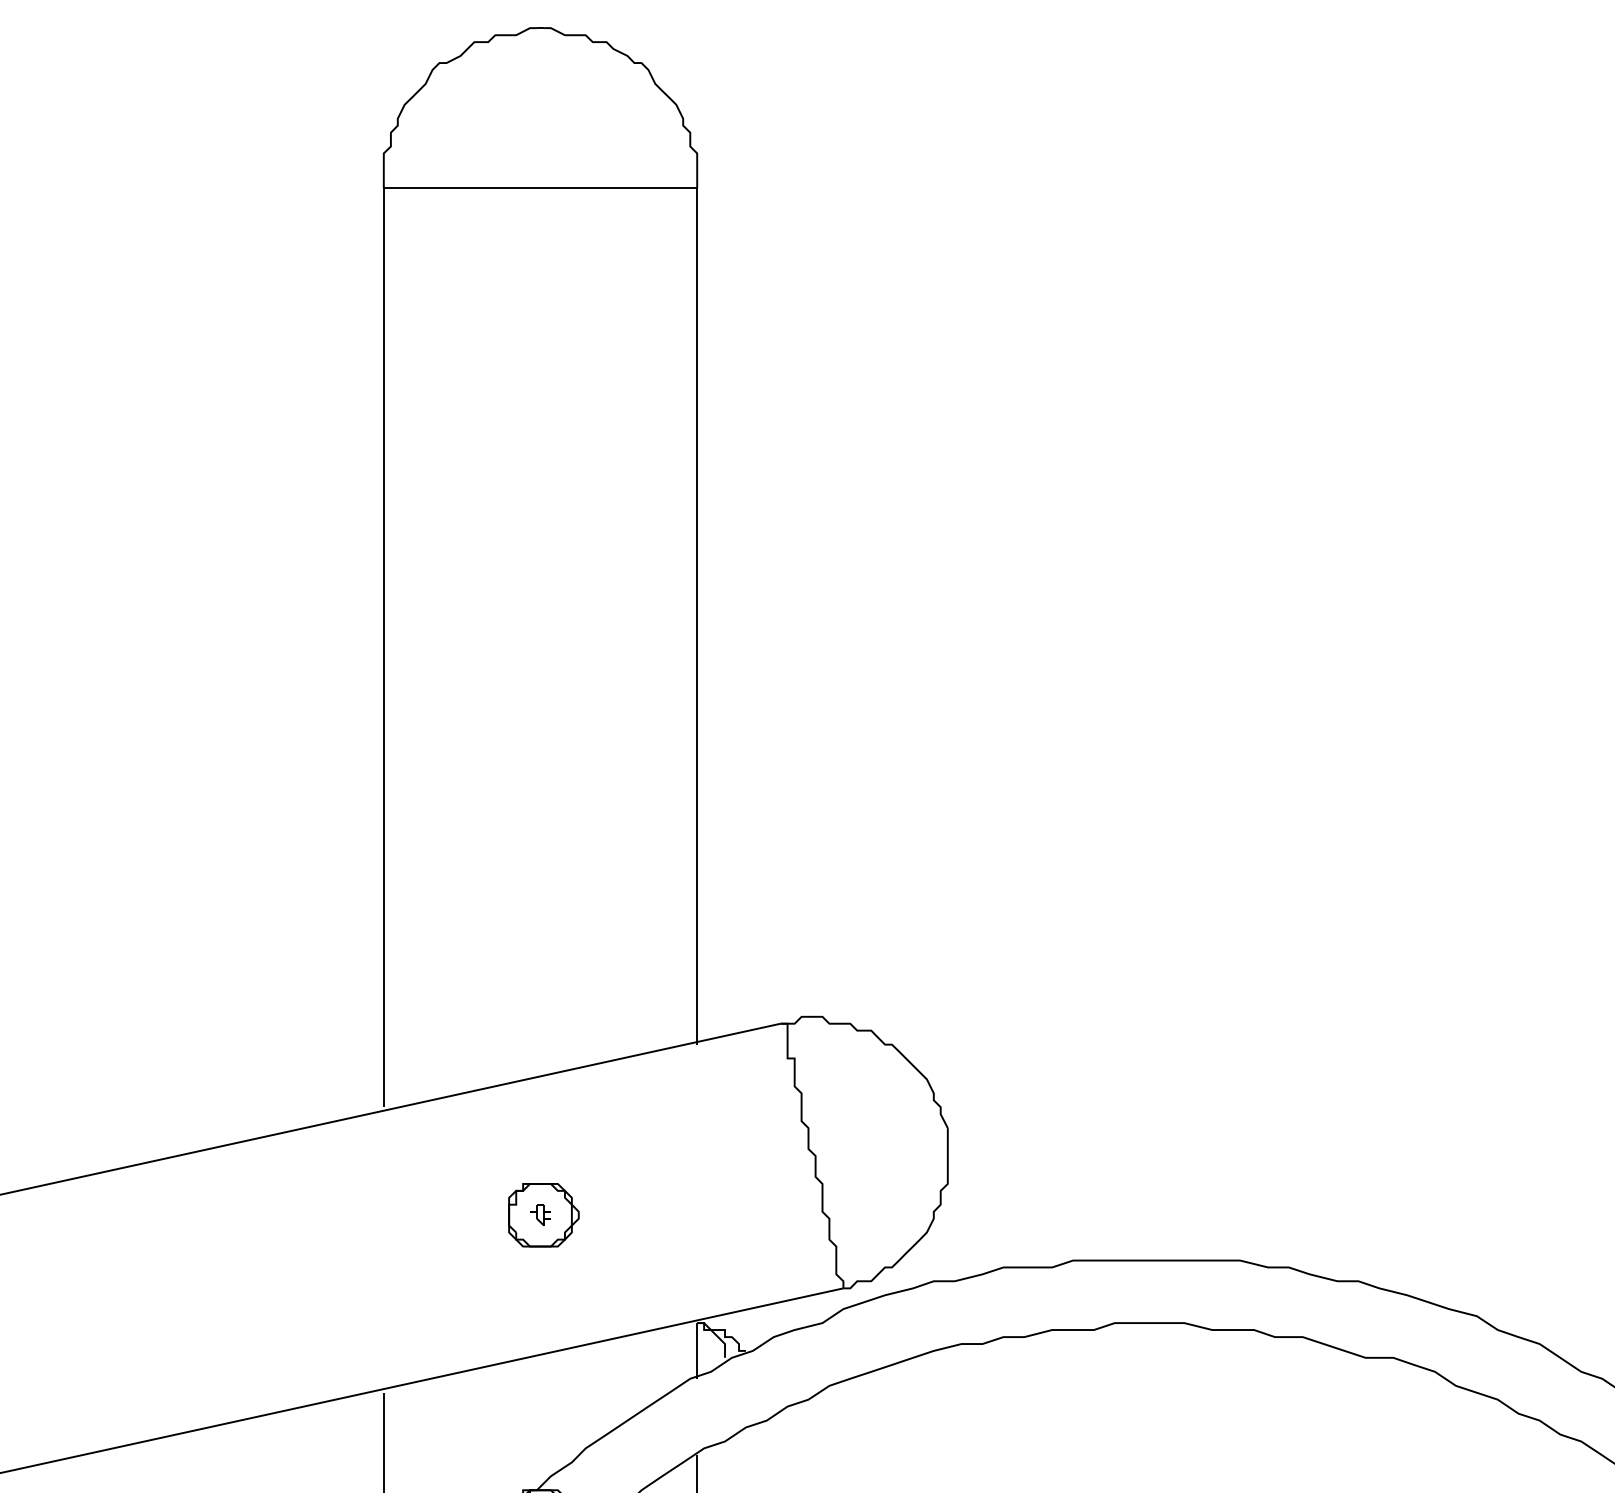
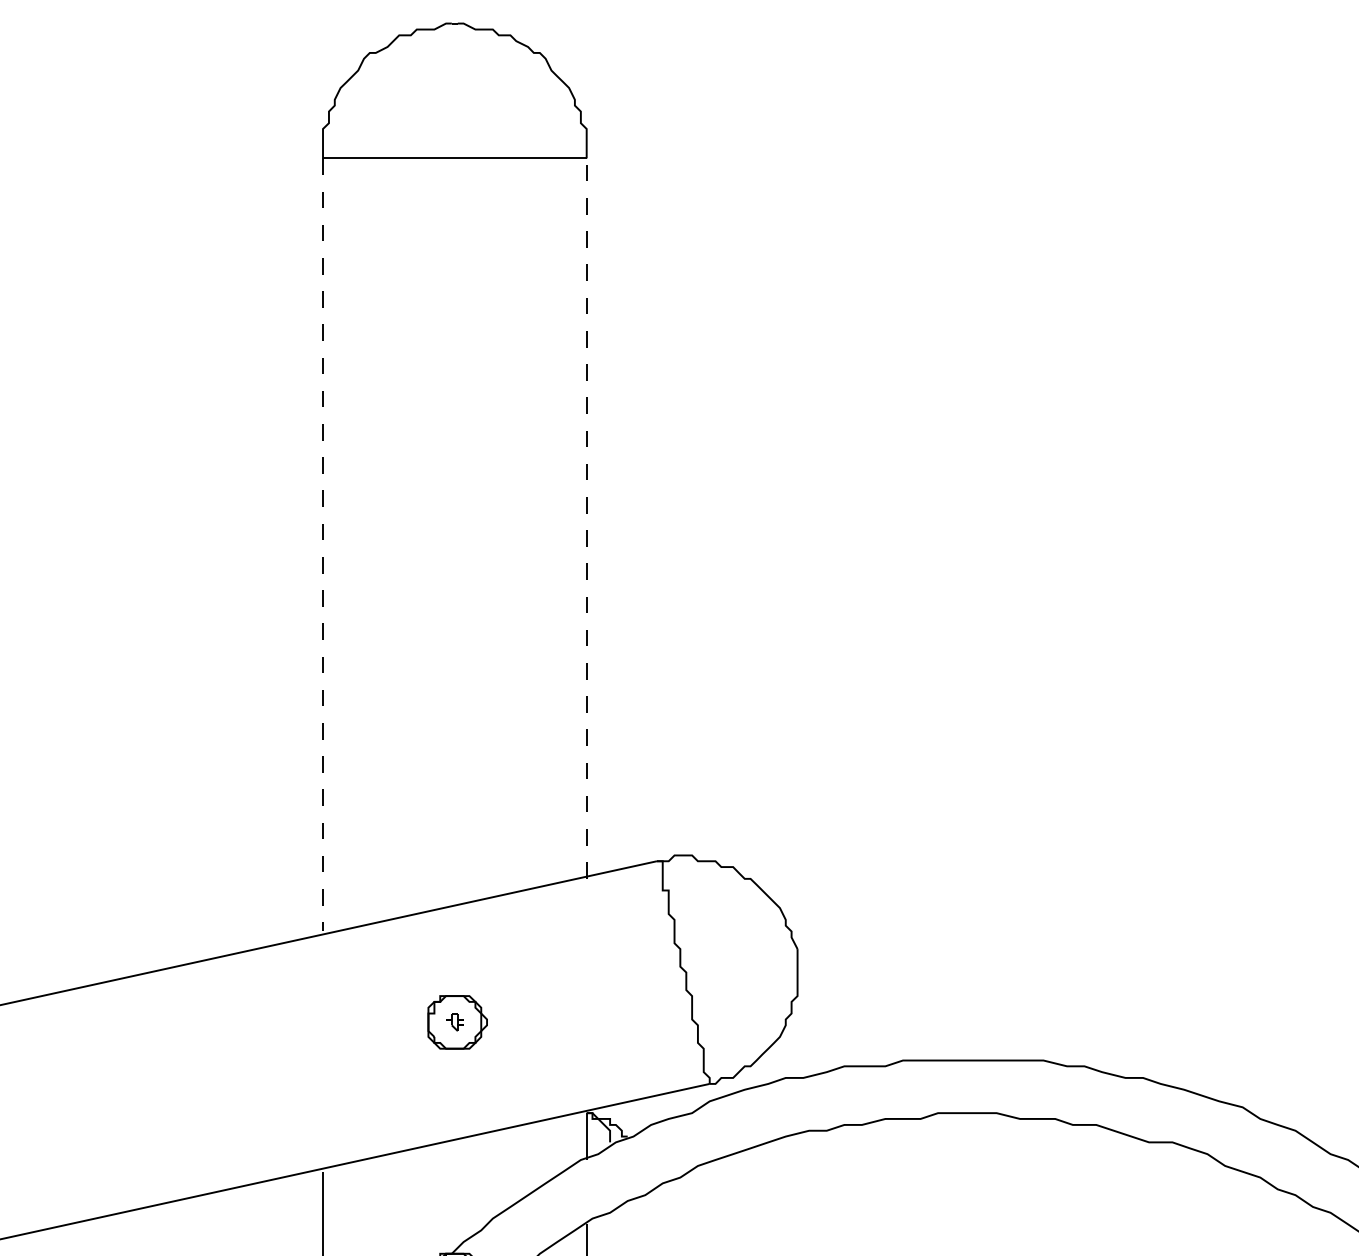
line: (697, 616) -> (586, 518), solid -> dashed
line: (383, 648) -> (322, 545), solid -> dashed

